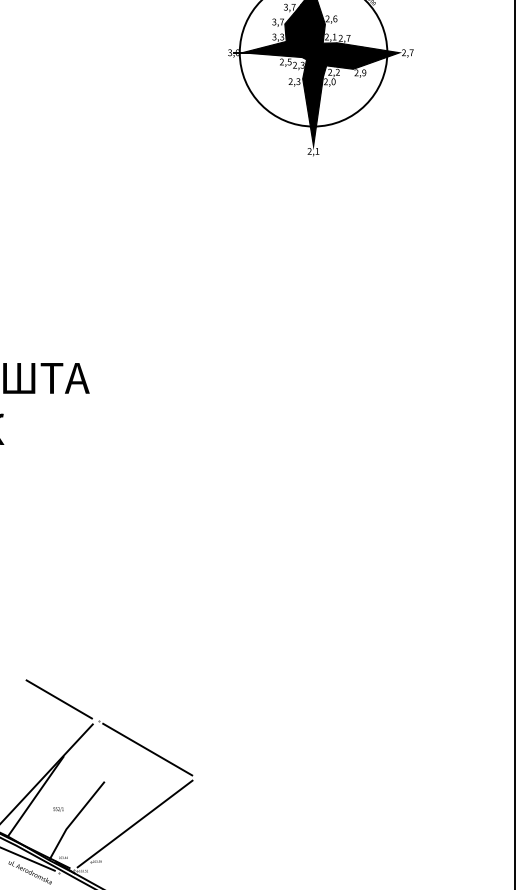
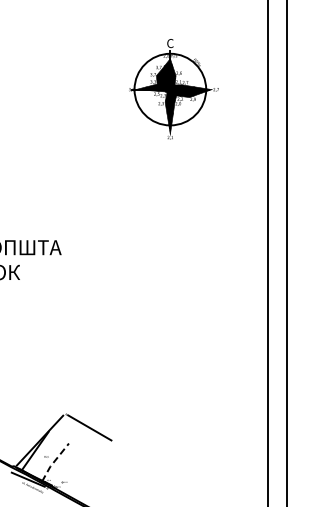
line: (58, 699) -> (46, 403), removed
line: (74, 820) -> (54, 462), solid -> dashed
line: (134, 824) -> (83, 464), removed

